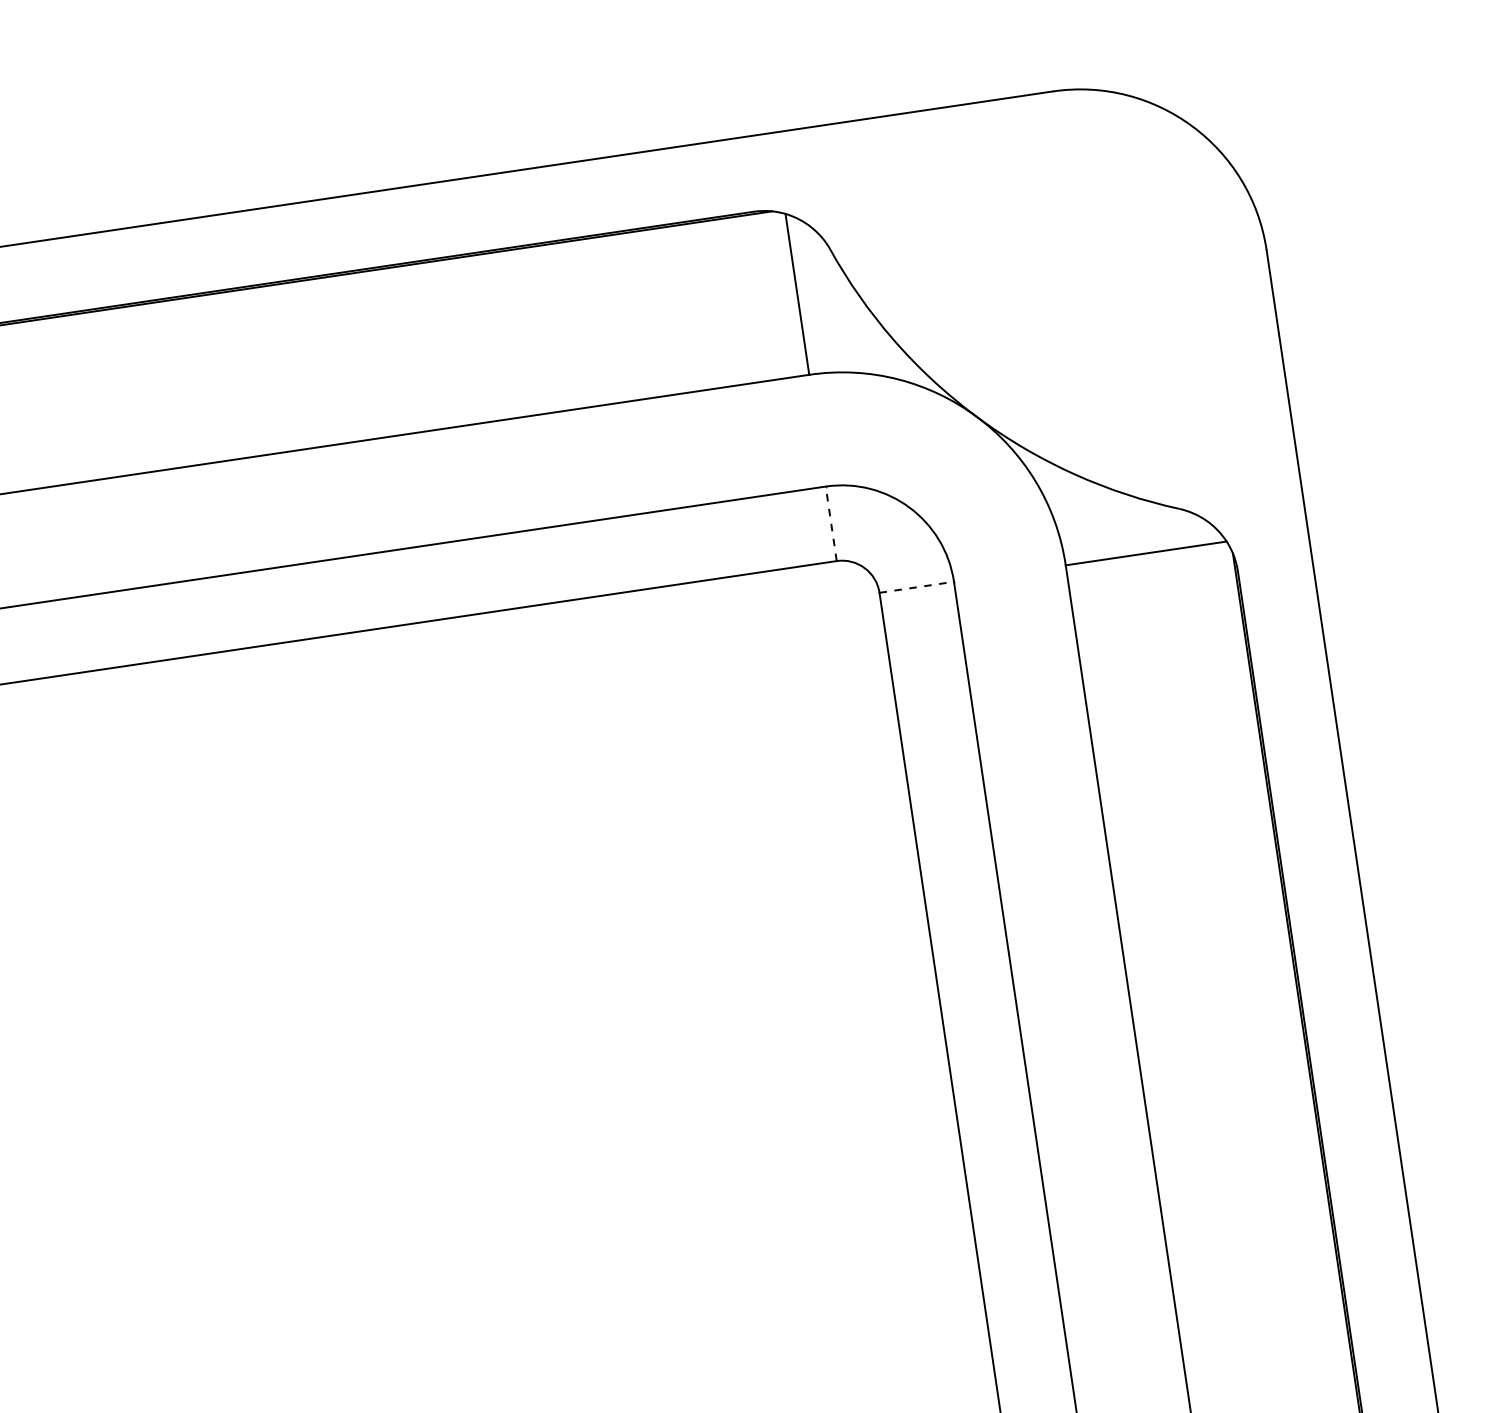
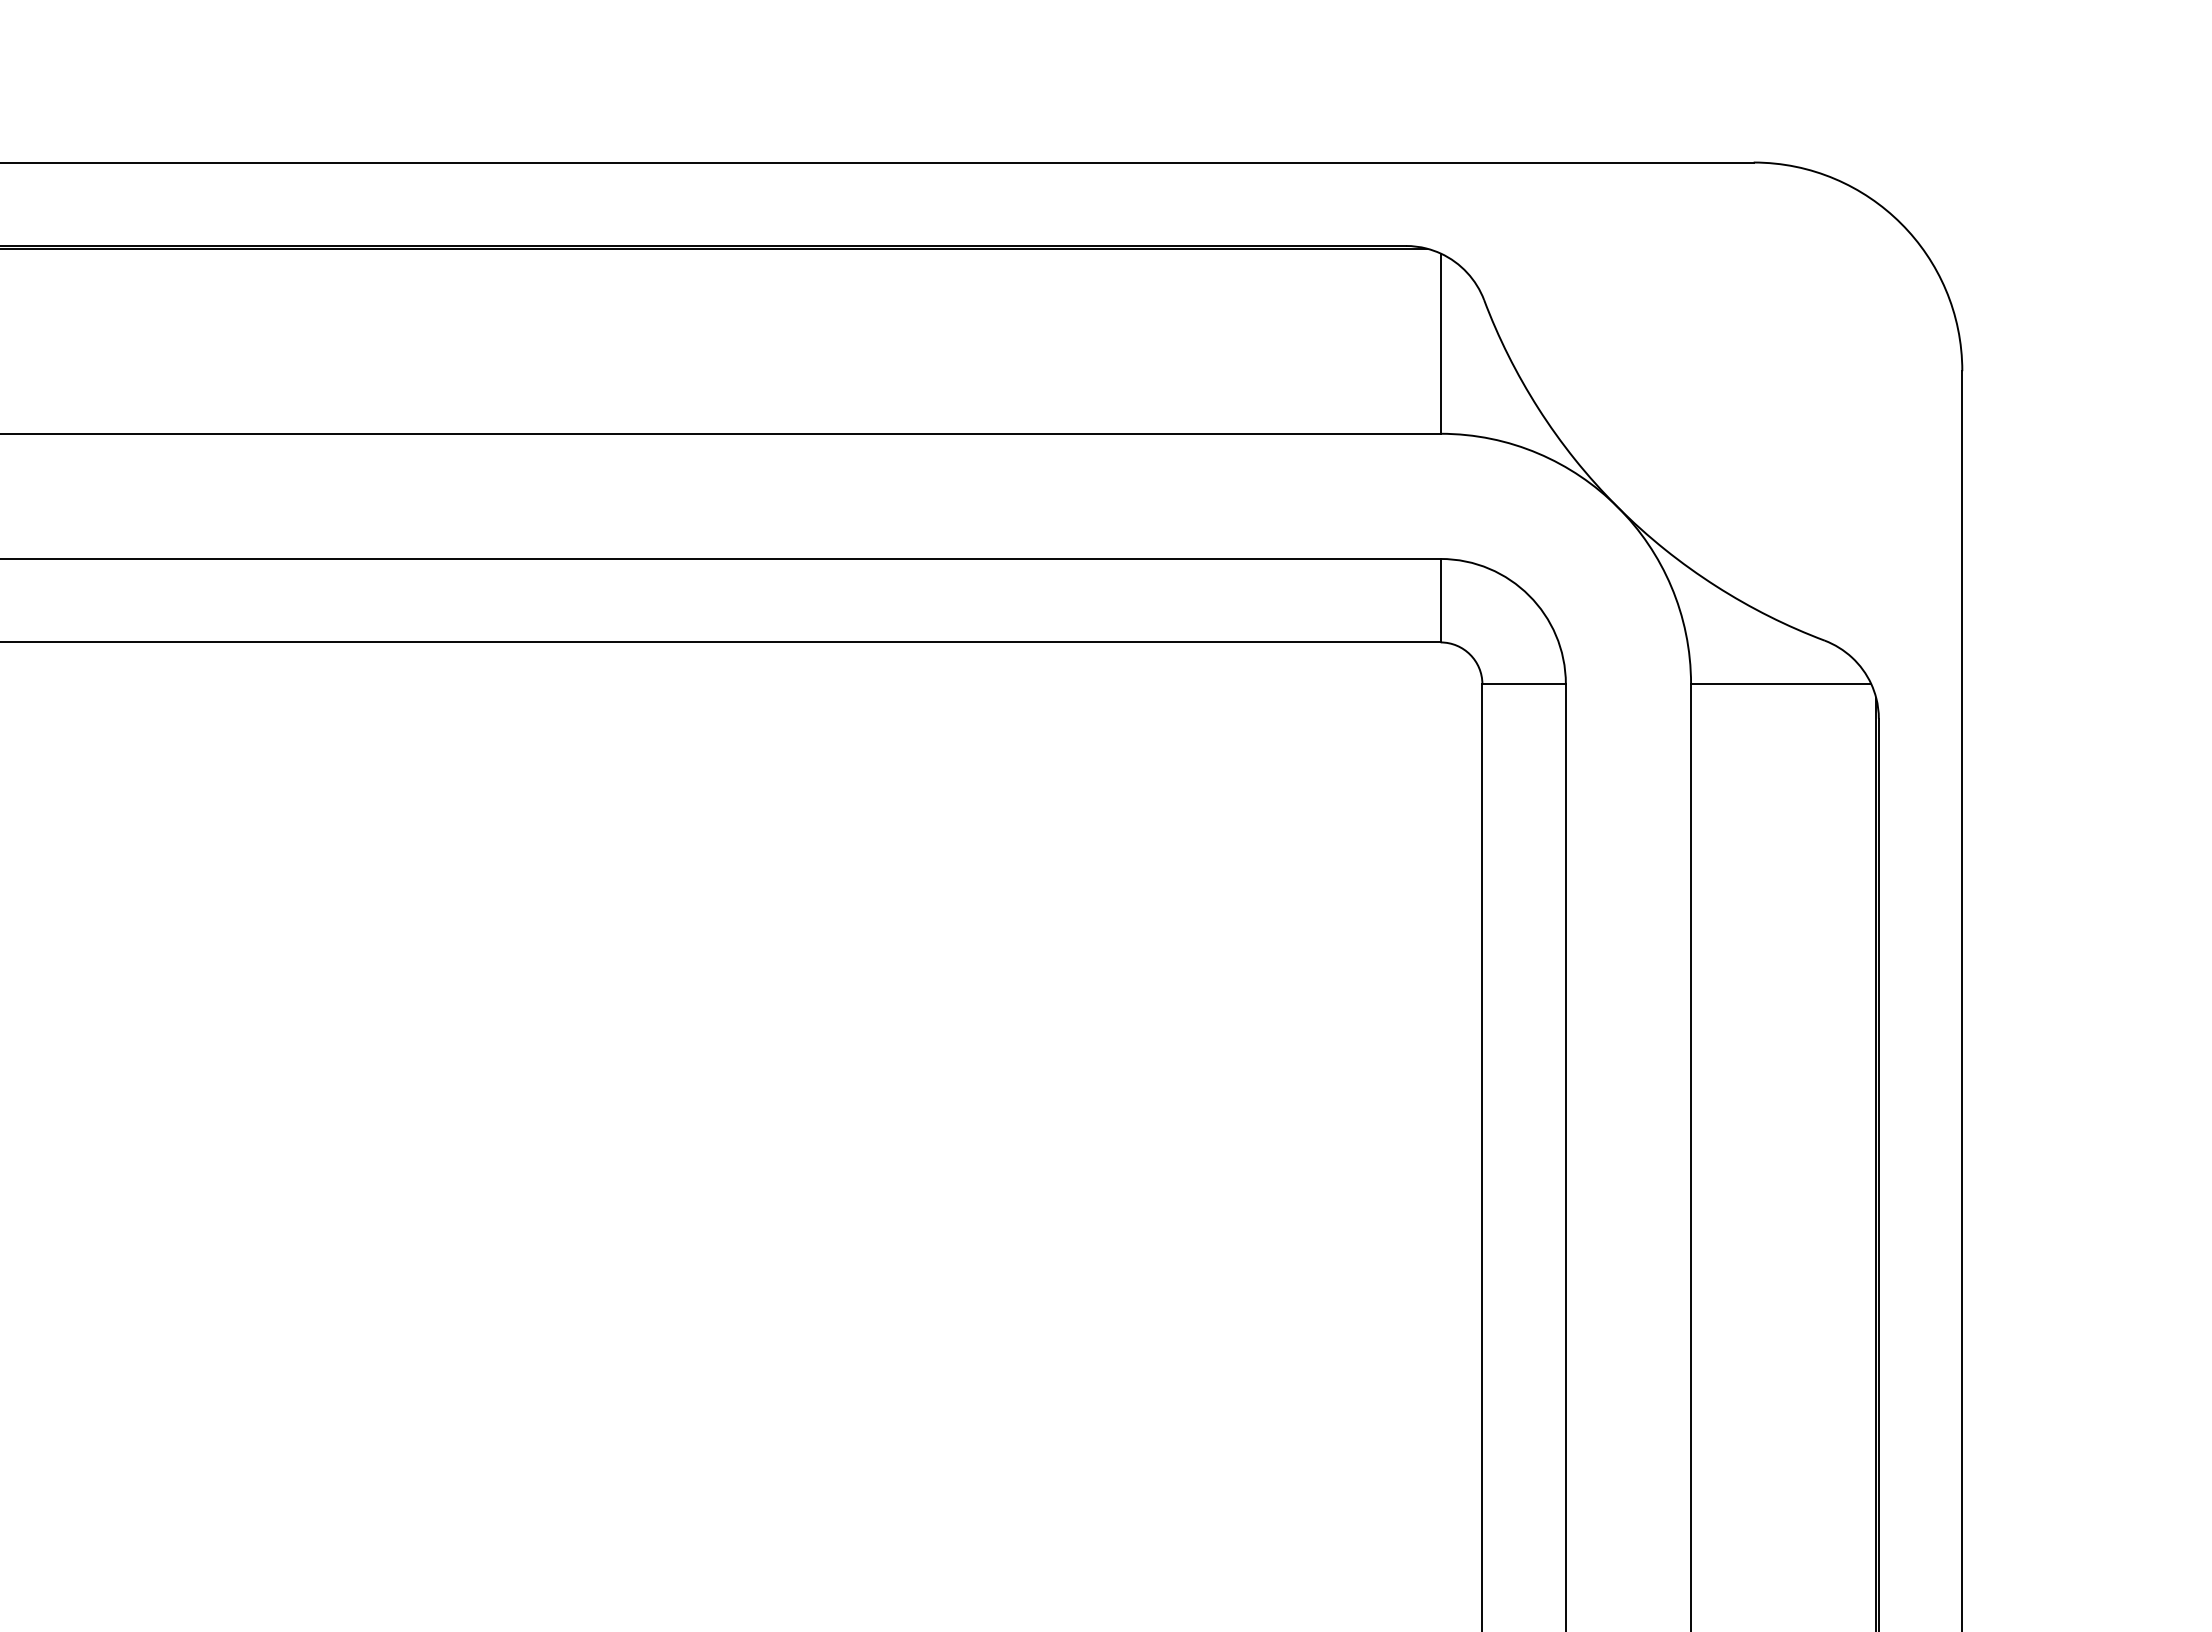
line: (831, 523) -> (1440, 600), dashed -> solid
line: (917, 587) -> (1524, 684), dashed -> solid

